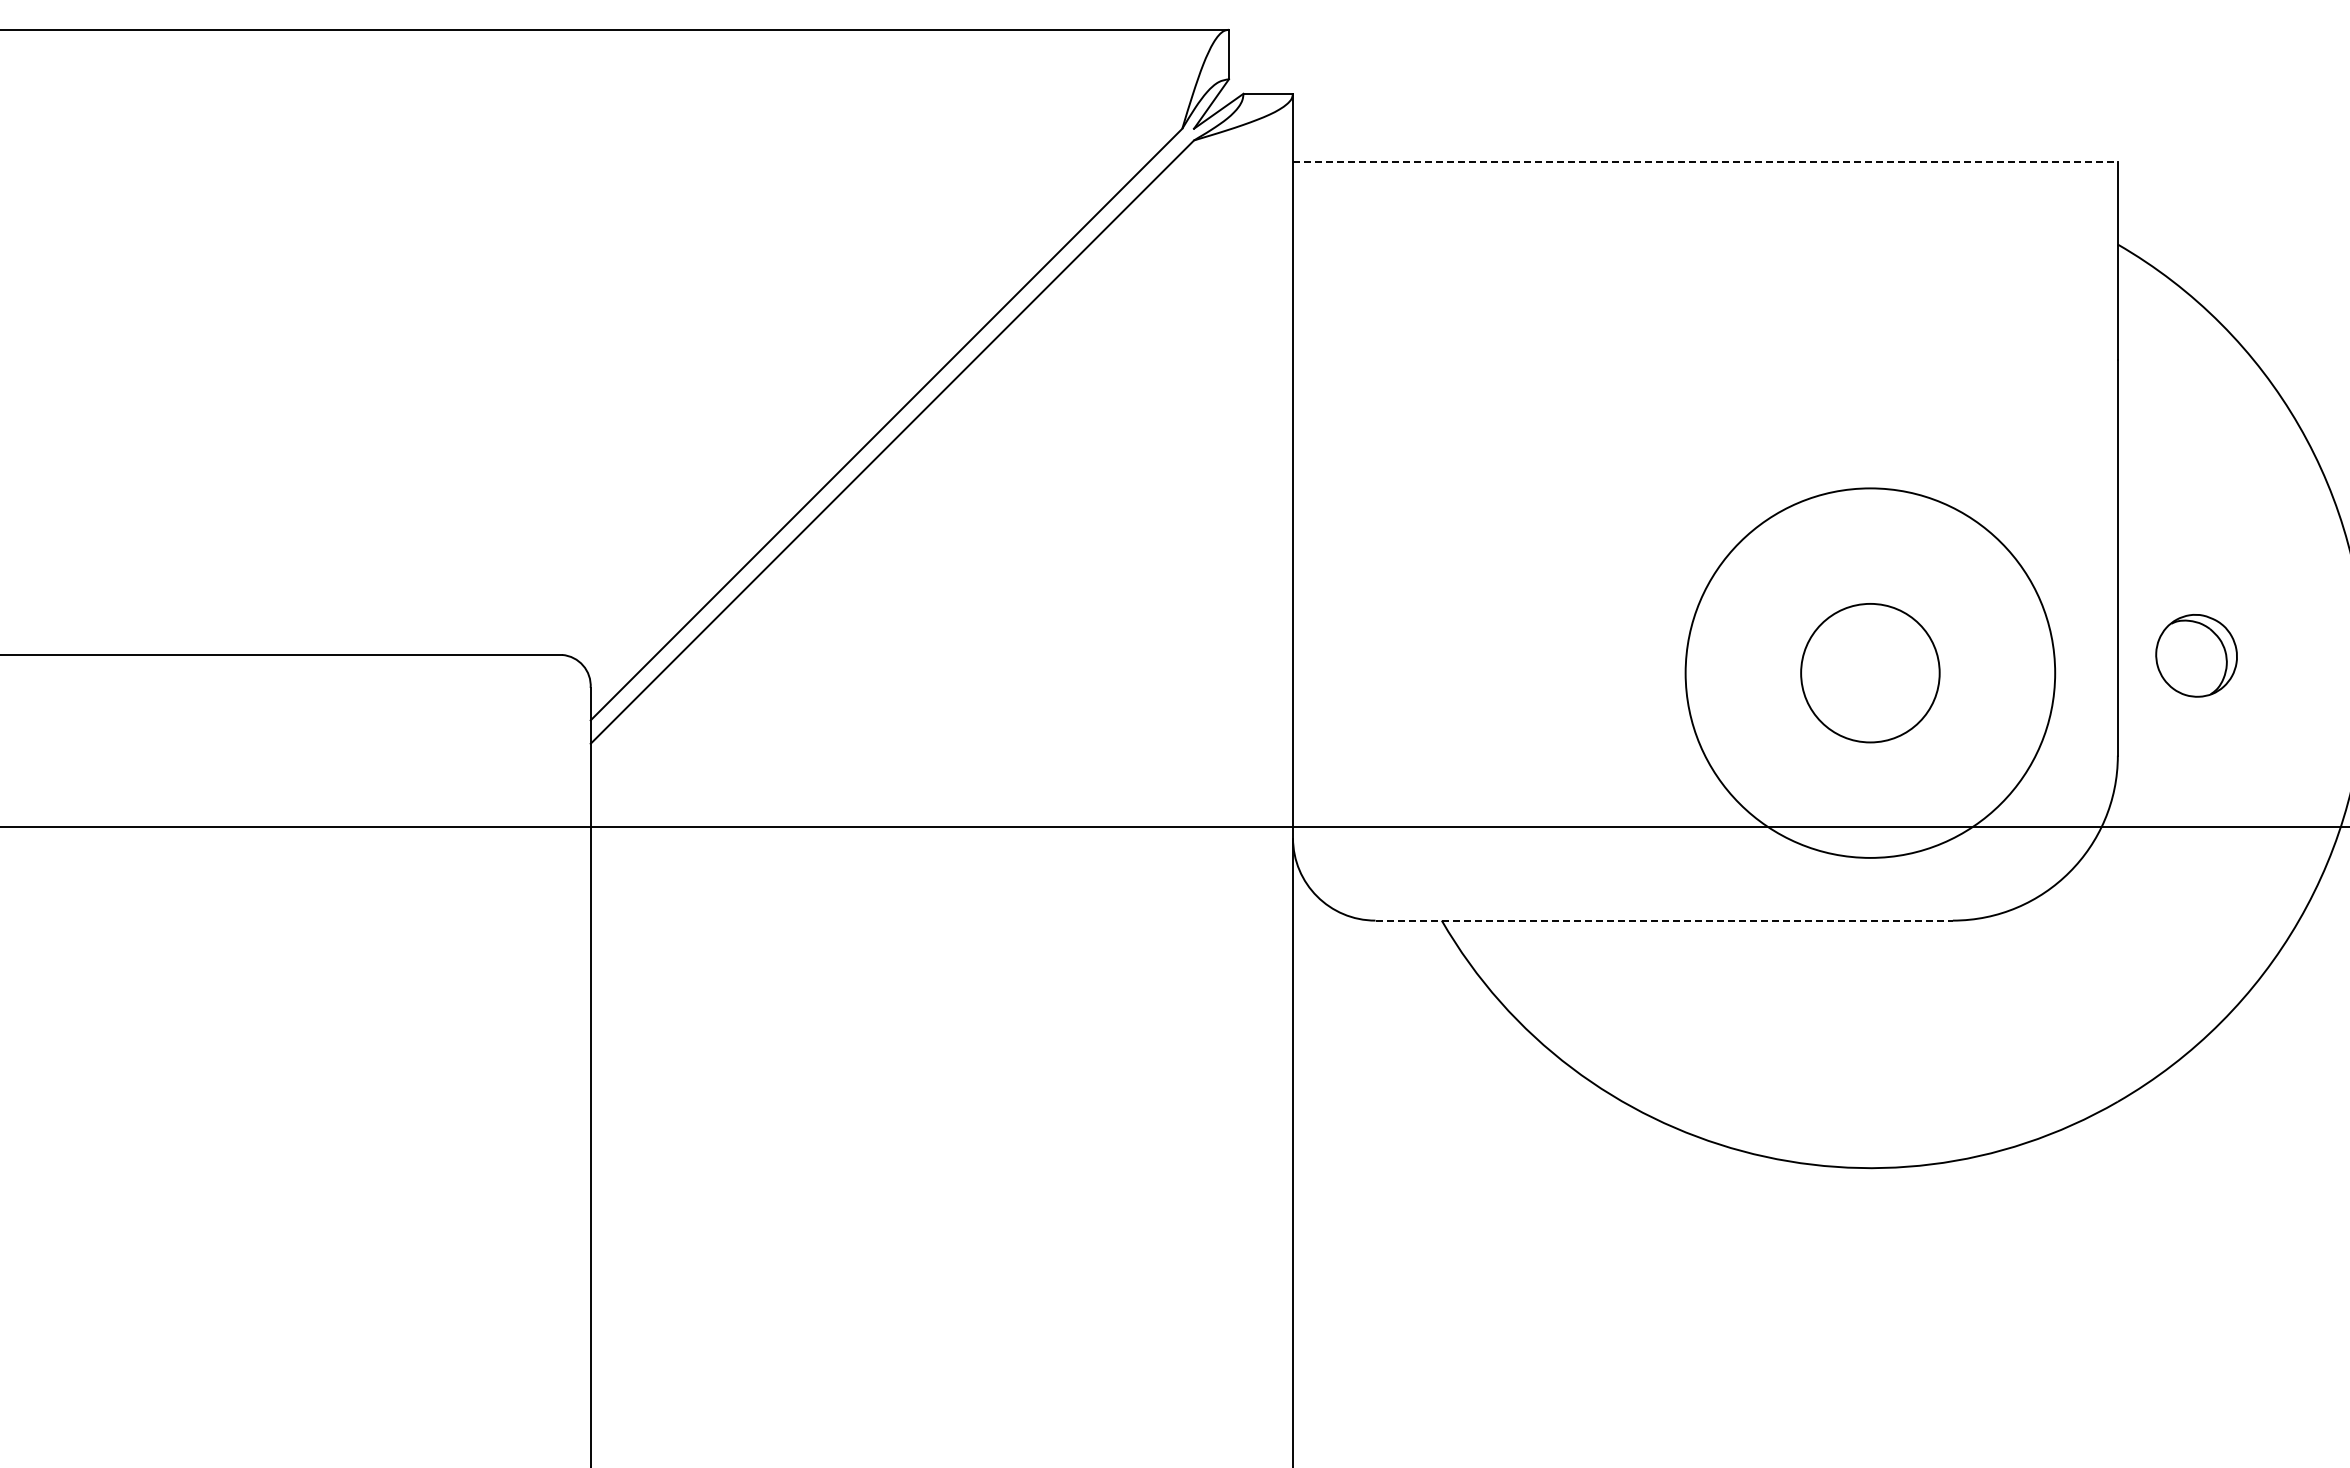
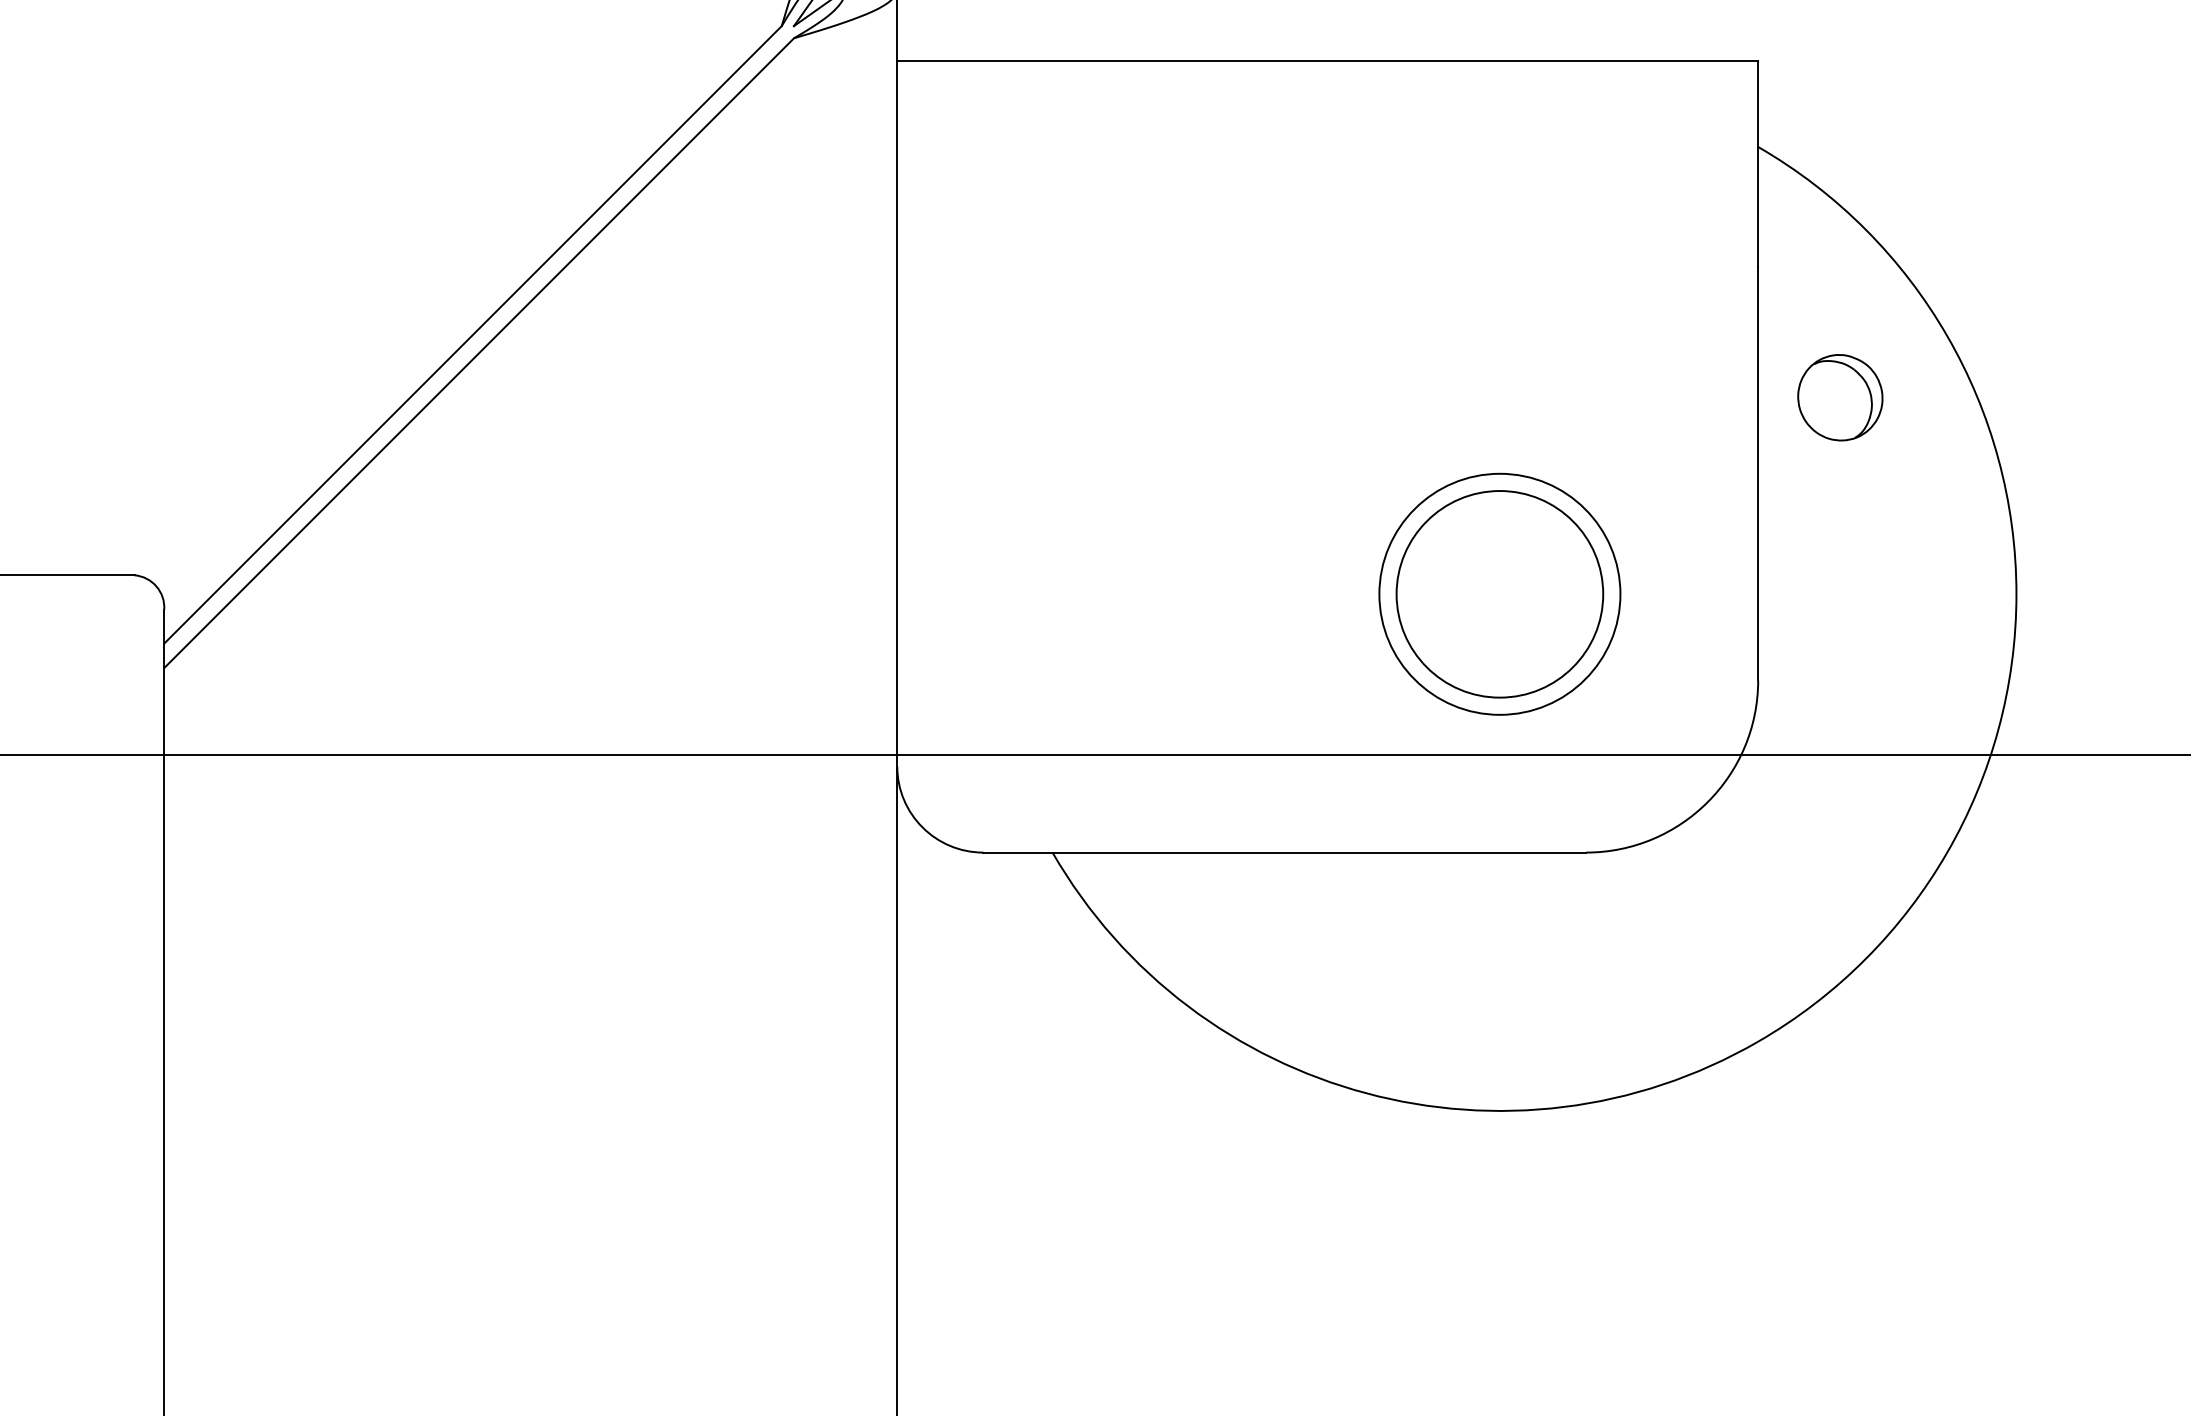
line: (1705, 161) -> (1327, 60), dashed -> solid
part: (2196, 655) -> (1840, 397), moved
circle: (1869, 672) -> (1498, 593), size x0.62
circle: (1870, 673) -> (1500, 594), size x1.43
line: (1664, 920) -> (1285, 852), dashed -> solid

